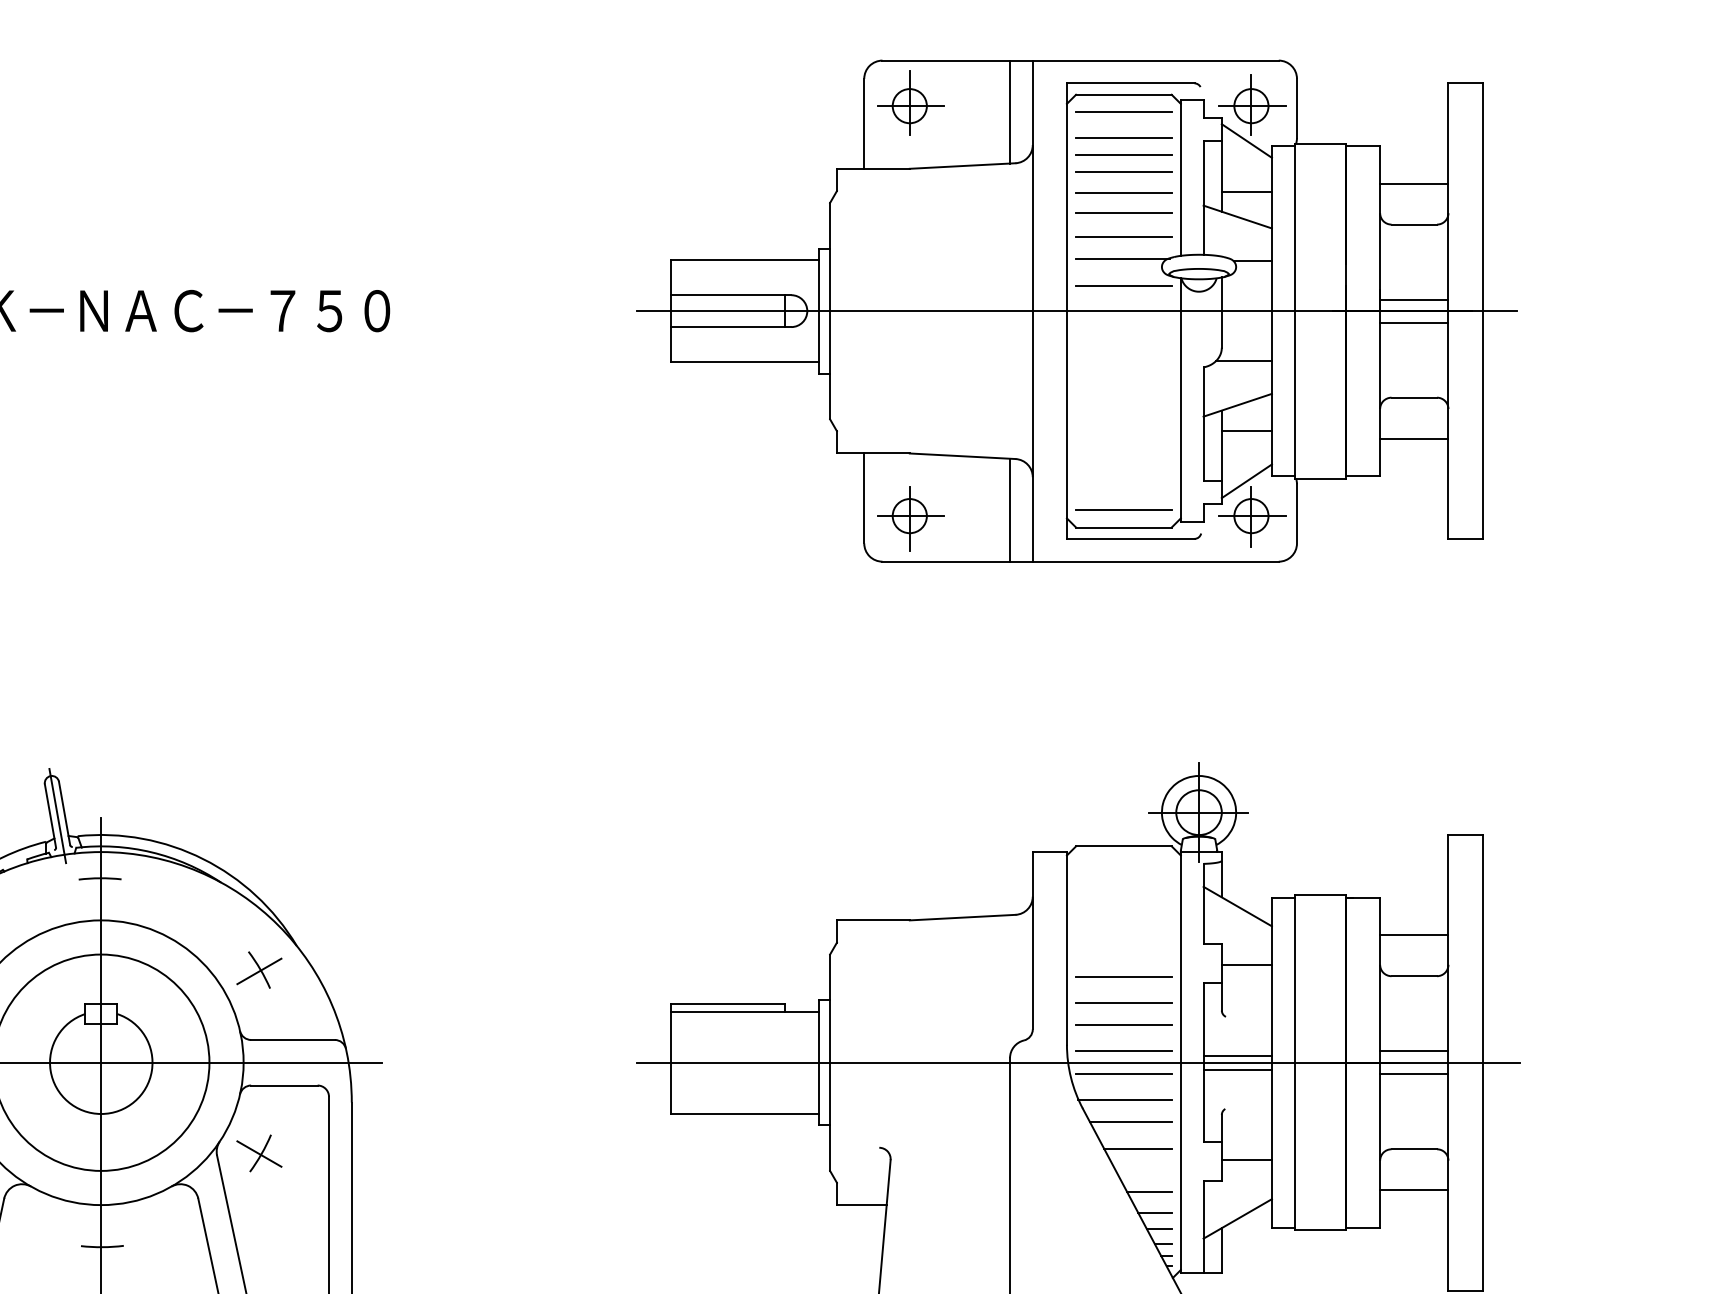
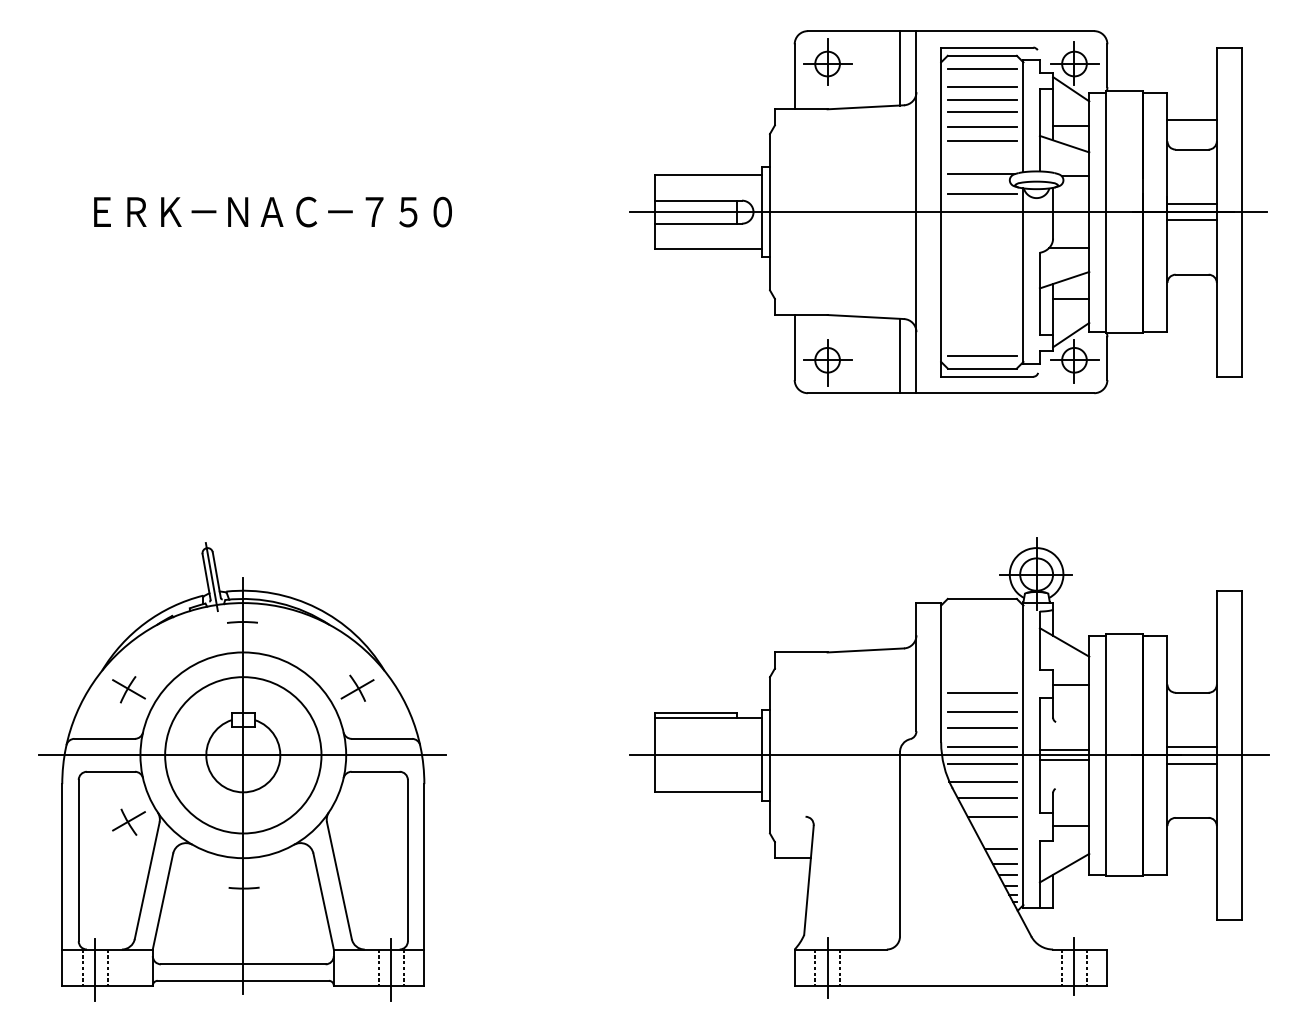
line: (1122, 236) -> (981, 158), removed
line: (1413, 438) -> (1191, 304), removed
line: (1413, 935) -> (1191, 663), removed
part: (259, 1152) -> (357, 820), removed
line: (1413, 1190) -> (1191, 847), removed

